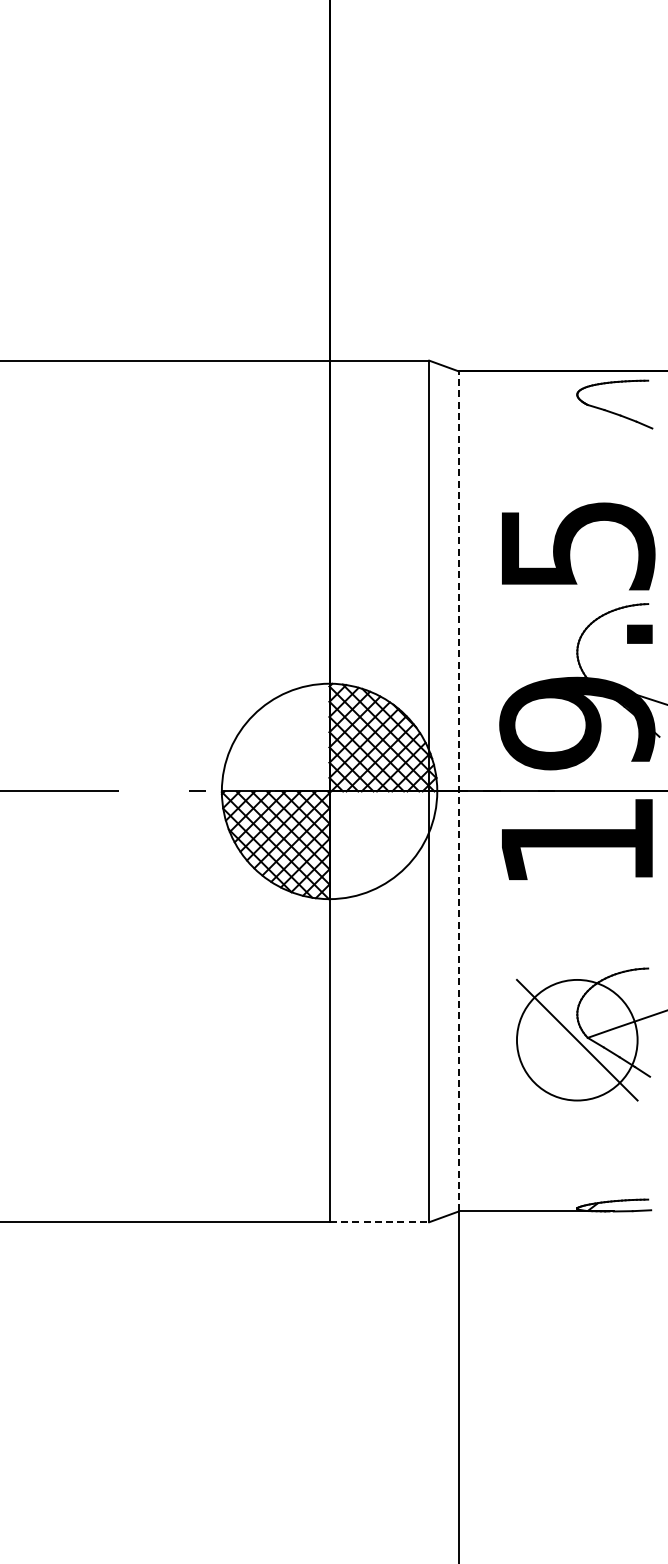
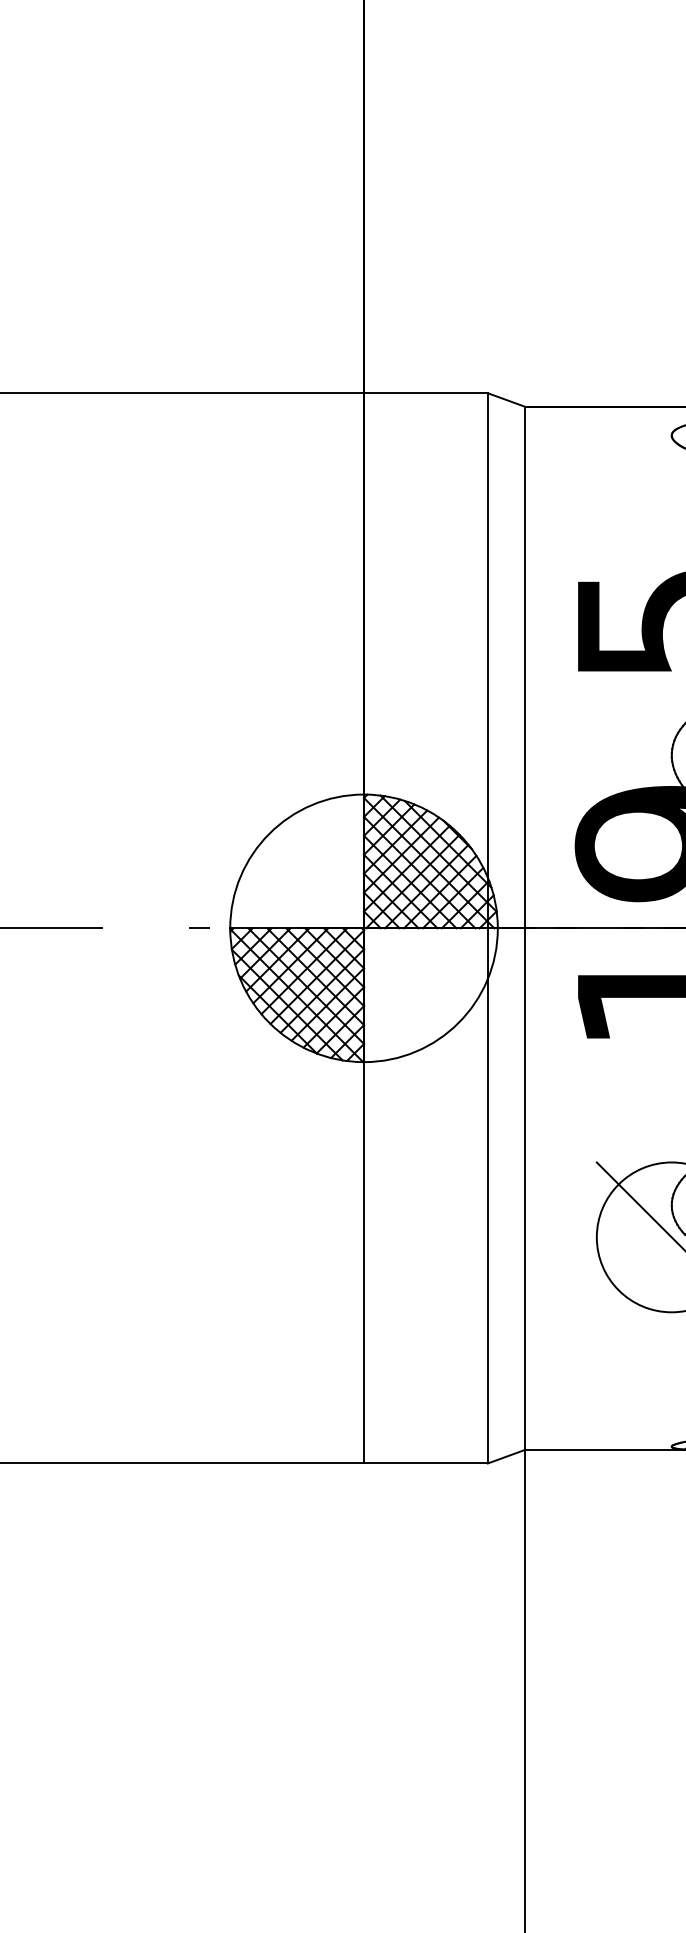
line: (458, 790) -> (524, 927), dashed -> solid
line: (379, 1222) -> (426, 1463), dashed -> solid

